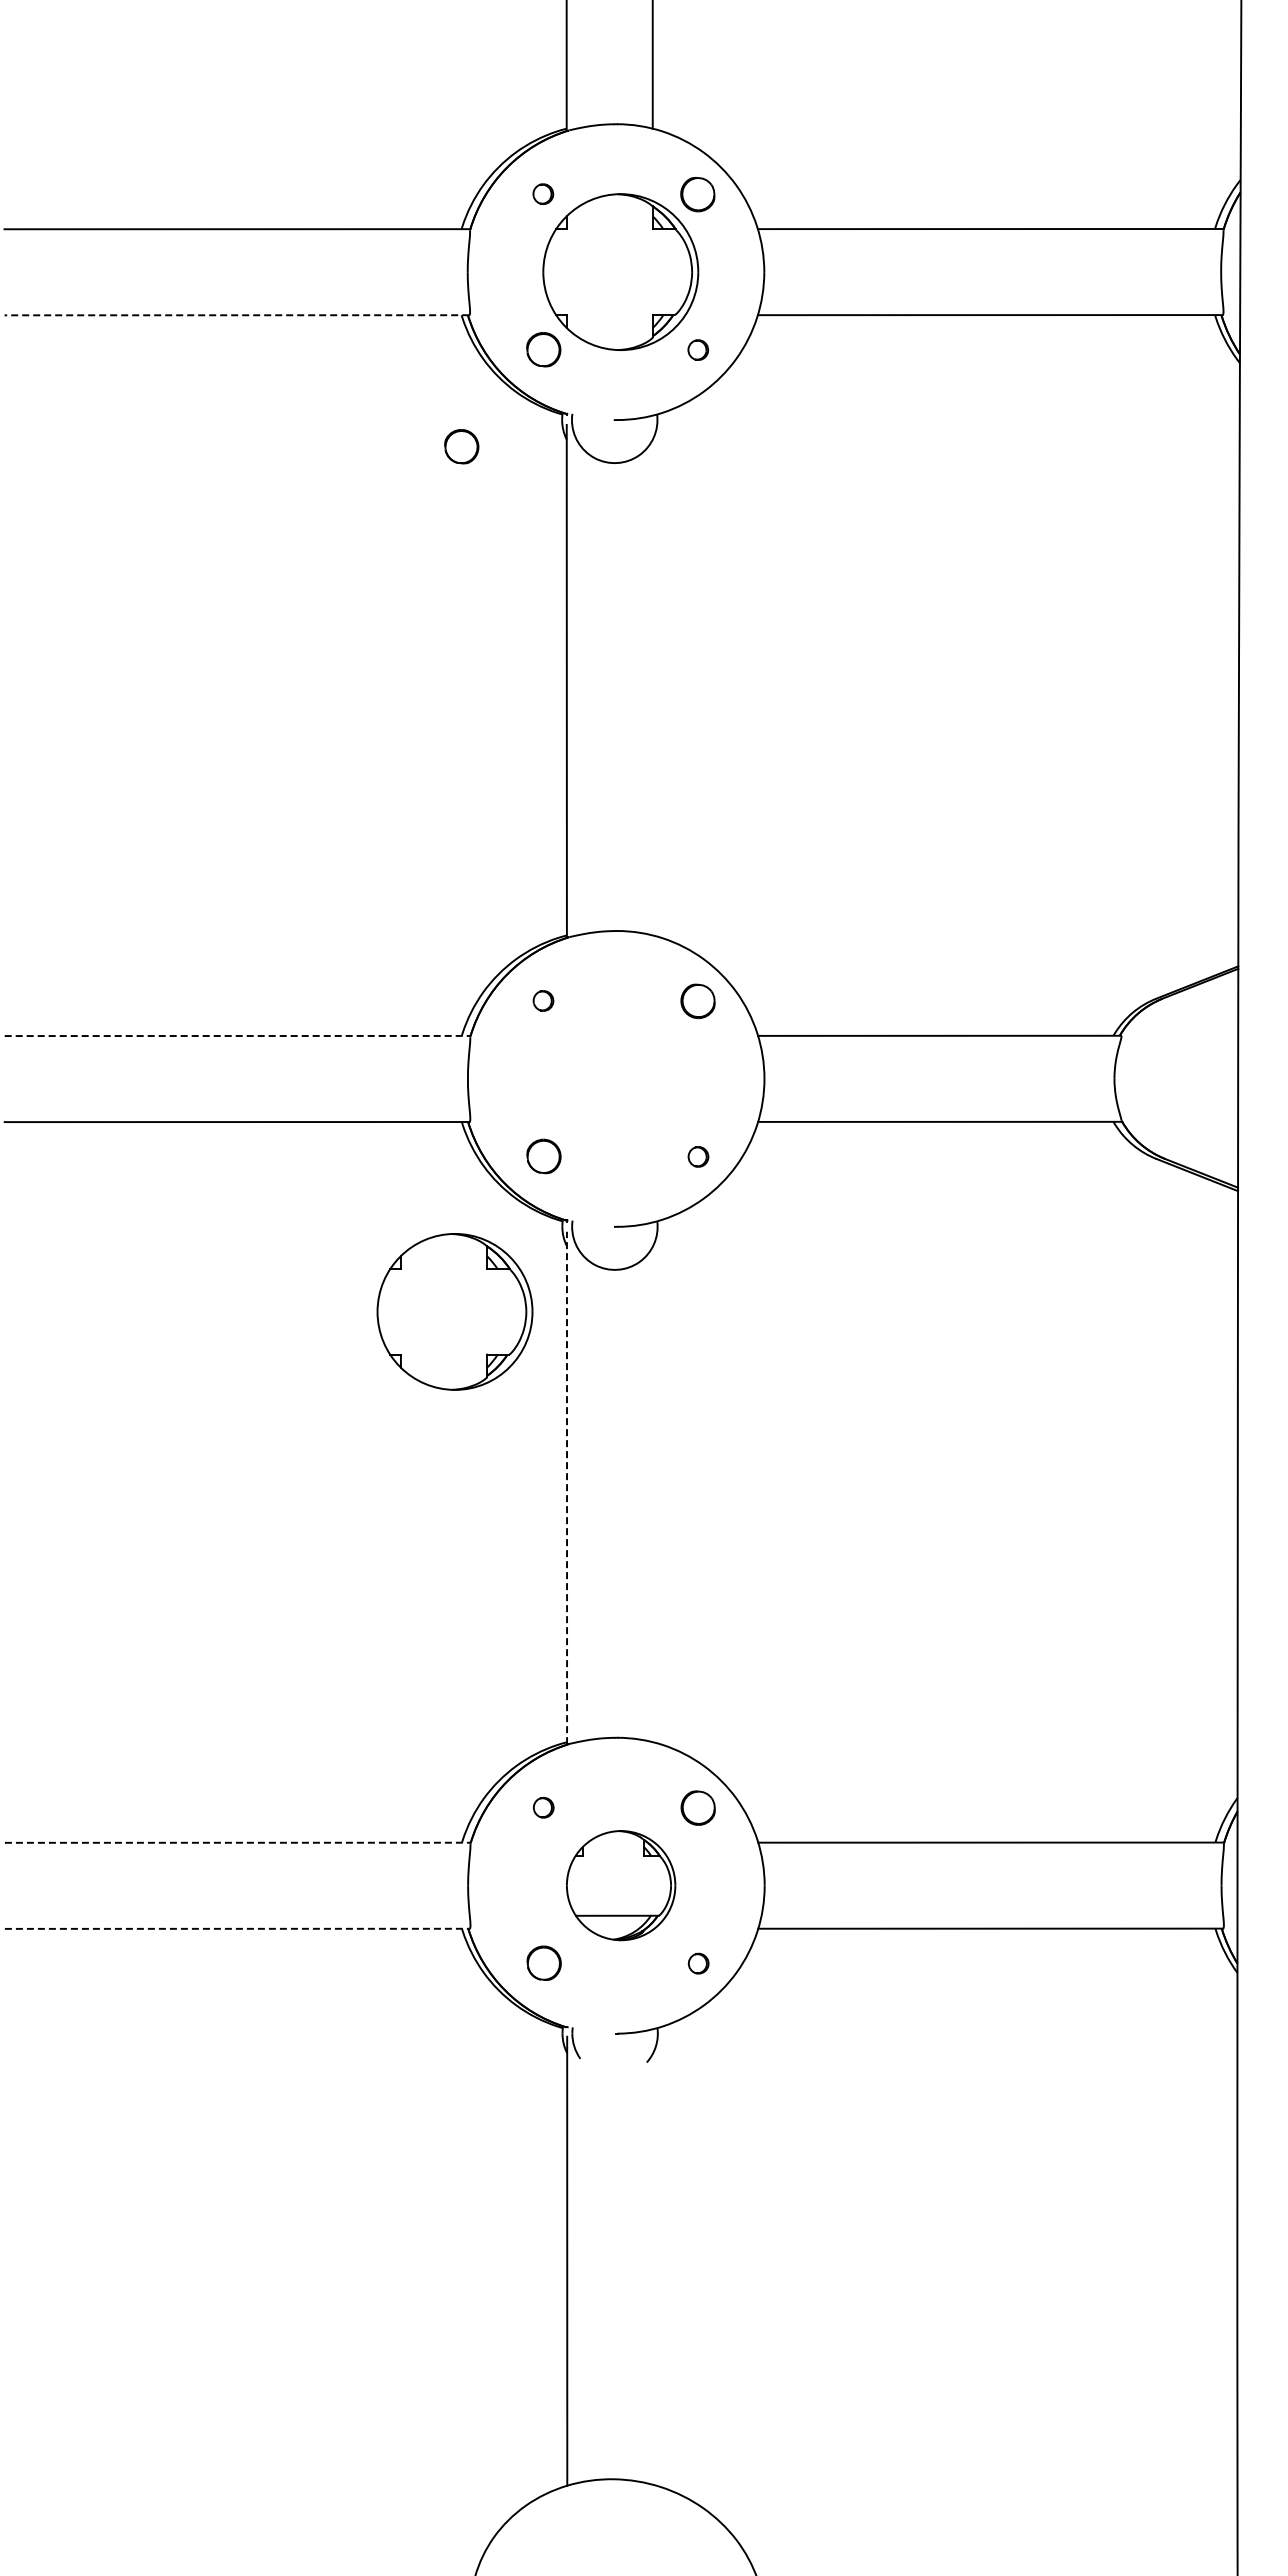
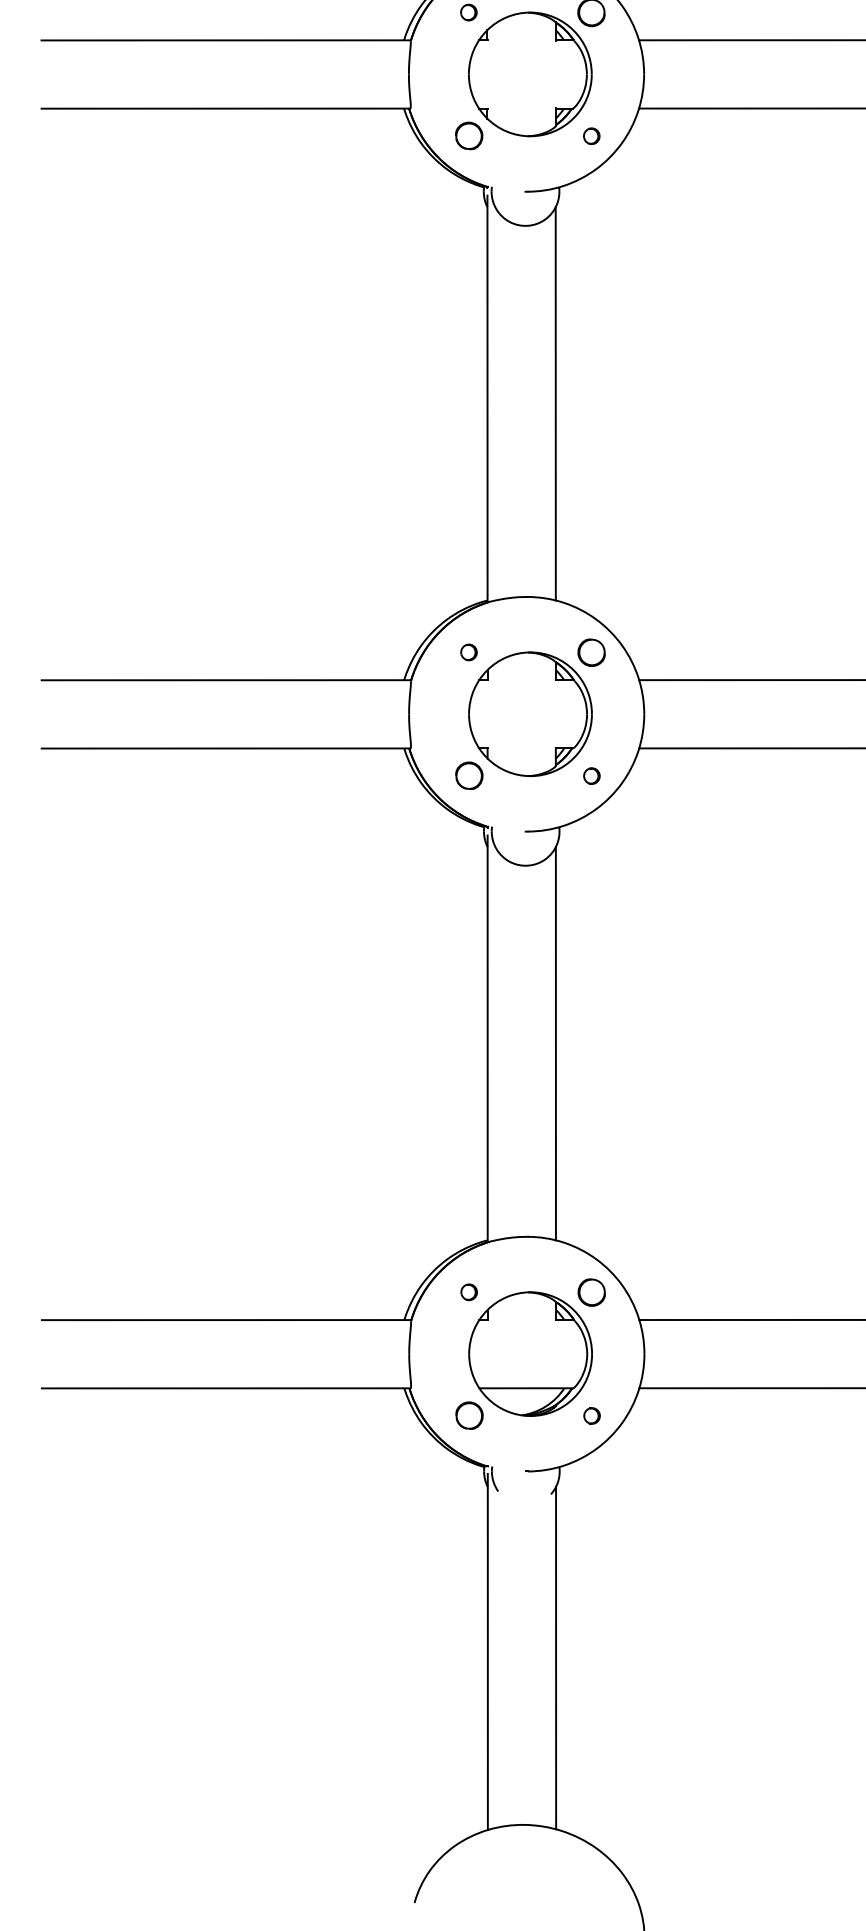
line: (236, 315) -> (225, 108), dashed -> solid
part: (461, 446) -> (403, 212), removed
line: (652, 687) -> (555, 403), added
line: (237, 1036) -> (226, 680), dashed -> solid
part: (454, 1311) -> (530, 713), moved
line: (567, 1487) -> (488, 1038), dashed -> solid
line: (653, 1494) -> (556, 1043), added
line: (237, 1842) -> (226, 1319), dashed -> solid
part: (620, 1885) -> (530, 1353), size x1.43
line: (237, 1928) -> (226, 1388), dashed -> solid
line: (653, 2268) -> (556, 1657), added

